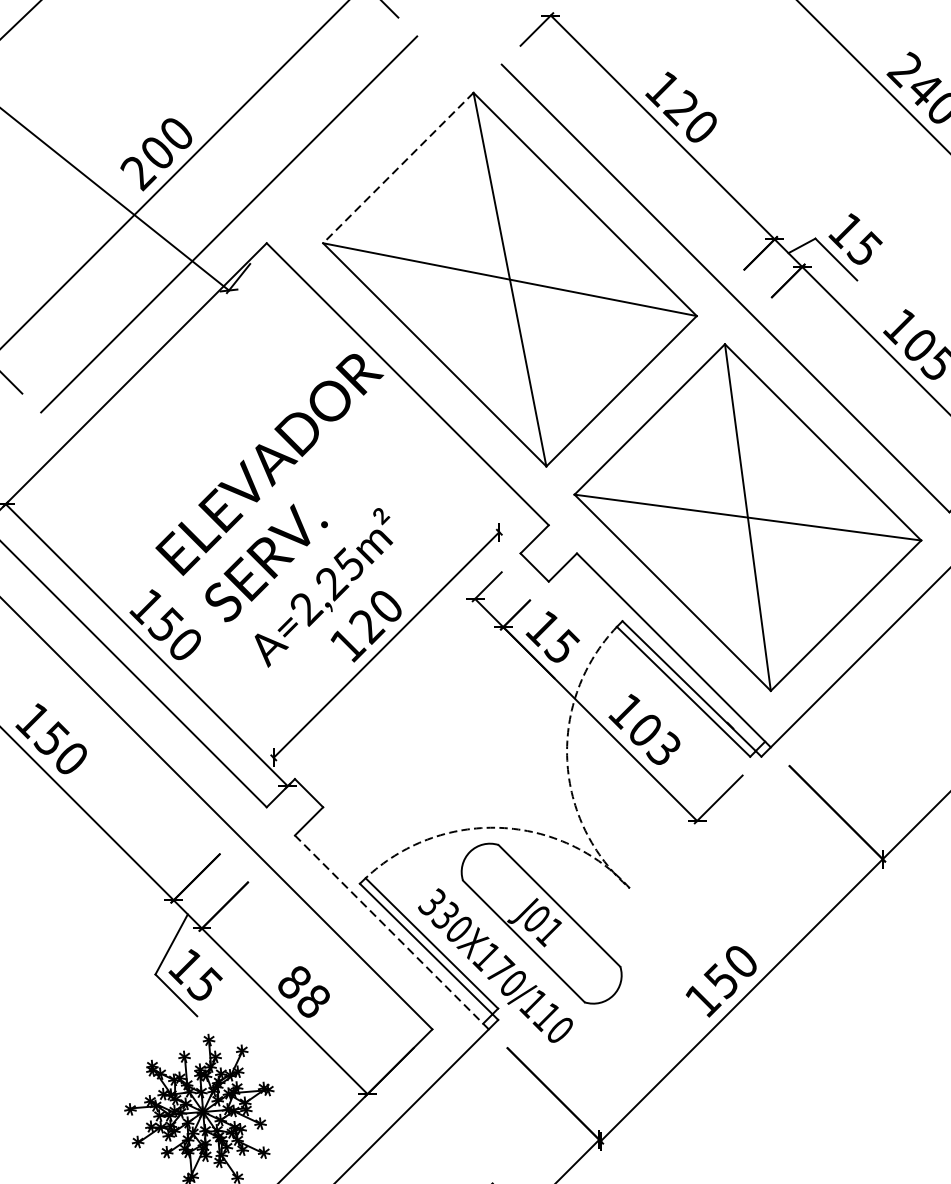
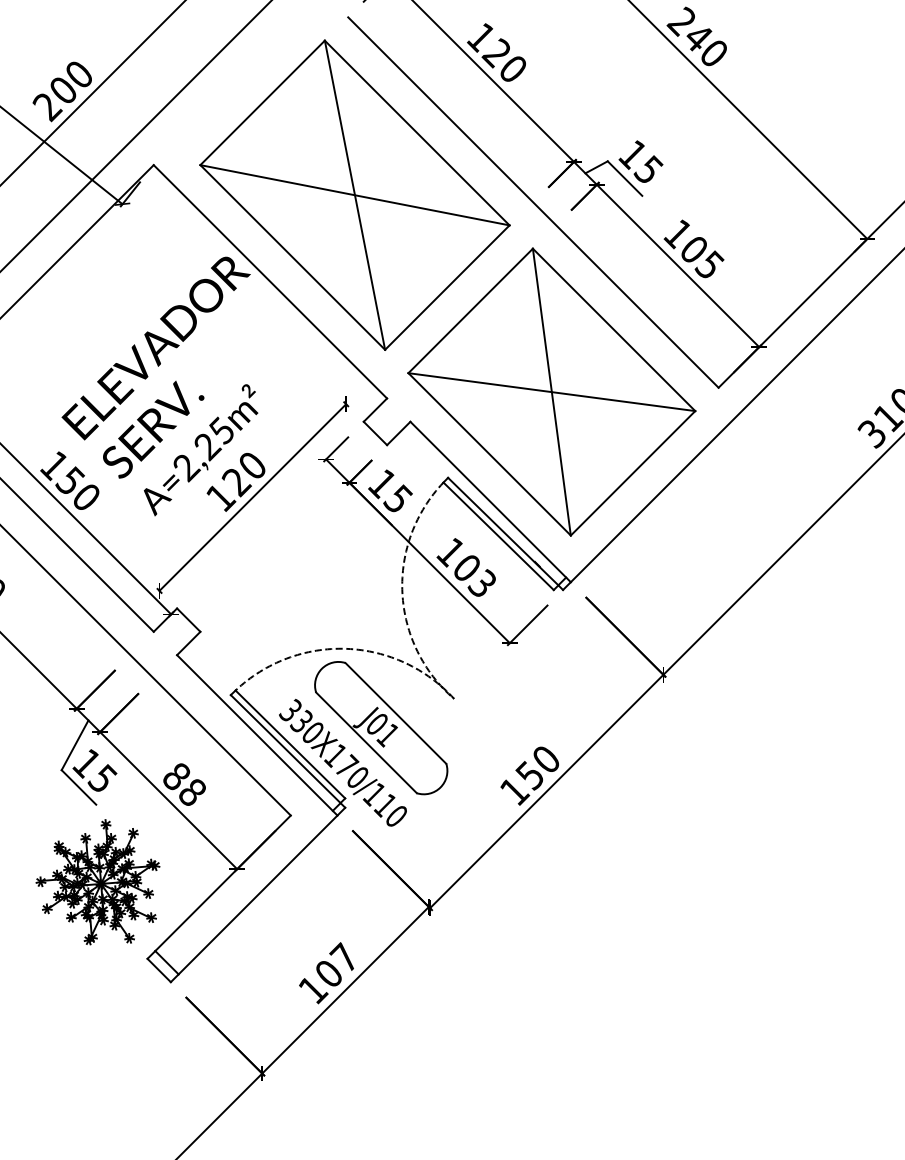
line: (398, 167) -> (262, 102), dashed -> solid
line: (390, 932) -> (256, 735), dashed -> solid

